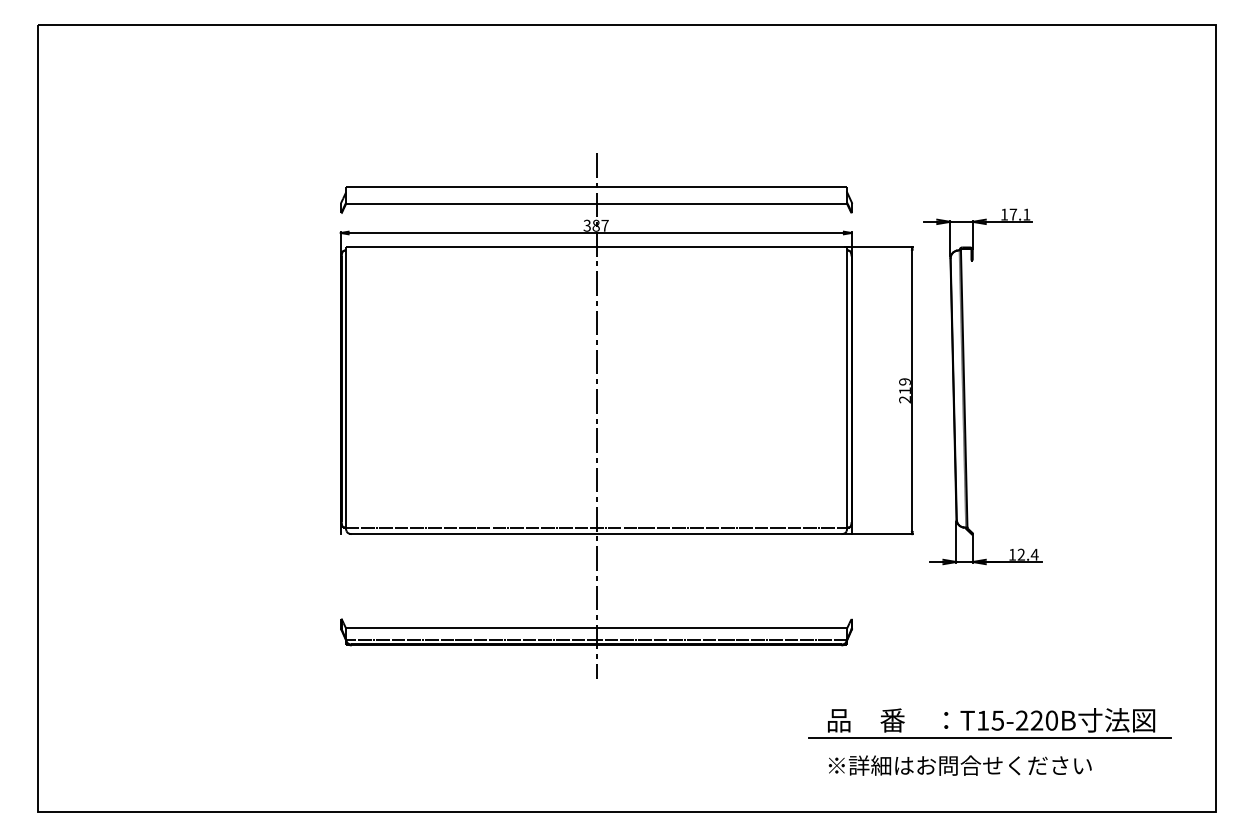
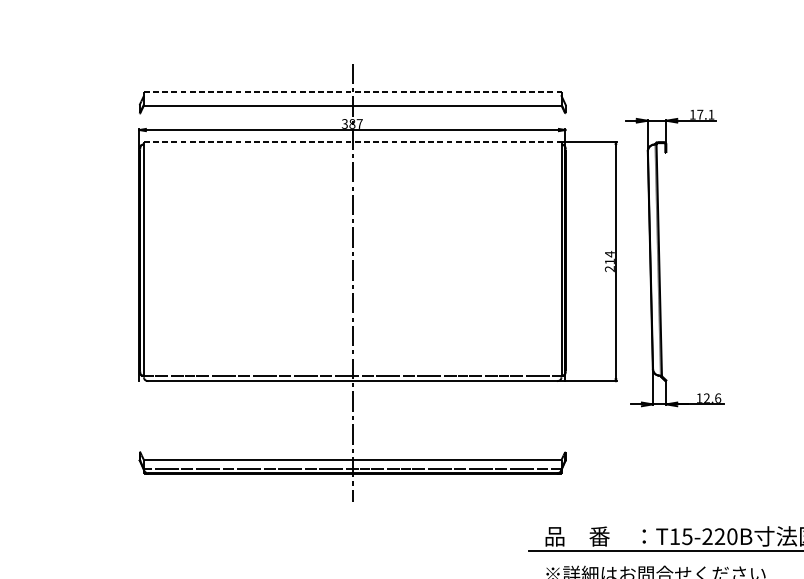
line: (597, 187) -> (353, 92), solid -> dashed
line: (598, 247) -> (354, 142), solid -> dashed
text: (904, 381) -> (609, 253), 219 -> 214
text: (1034, 554) -> (717, 398), 12.4 -> 12.6

